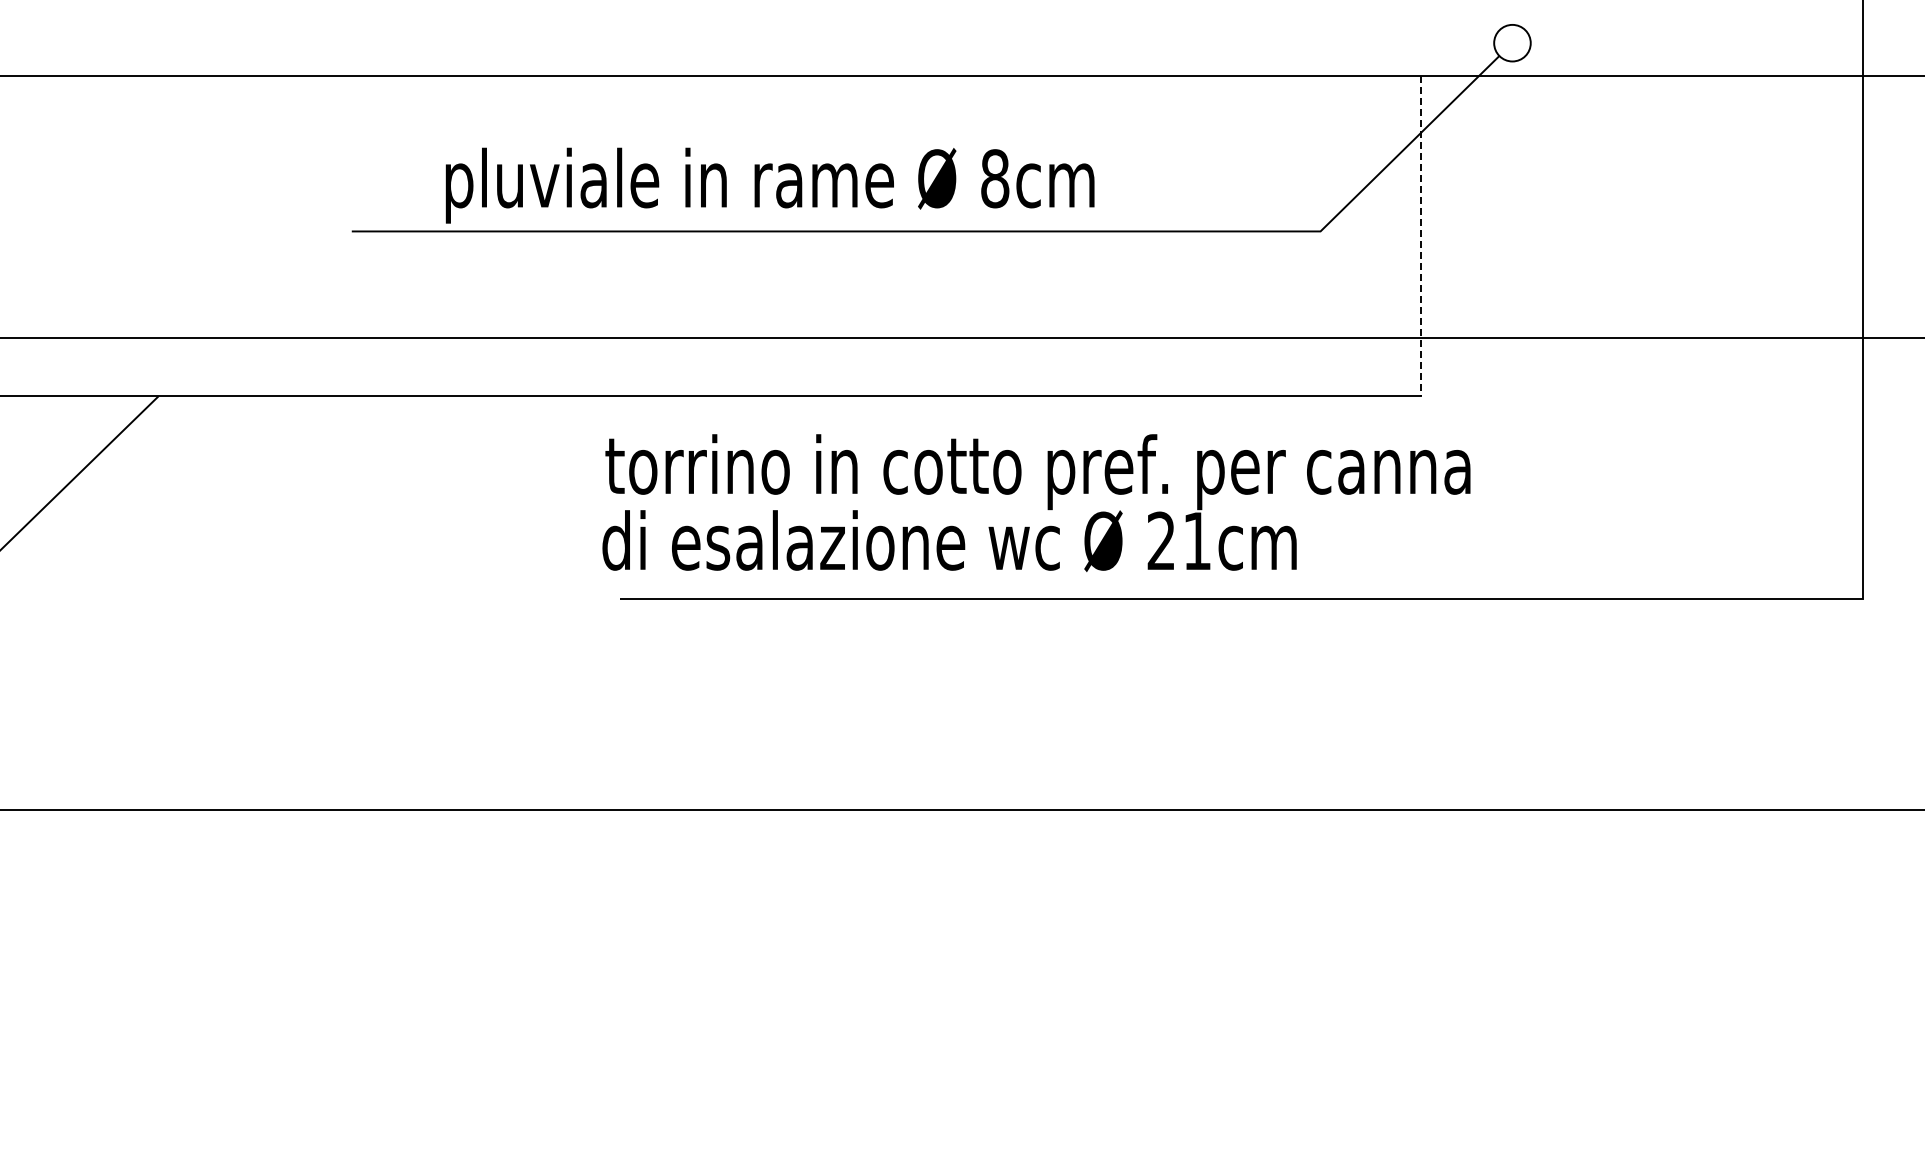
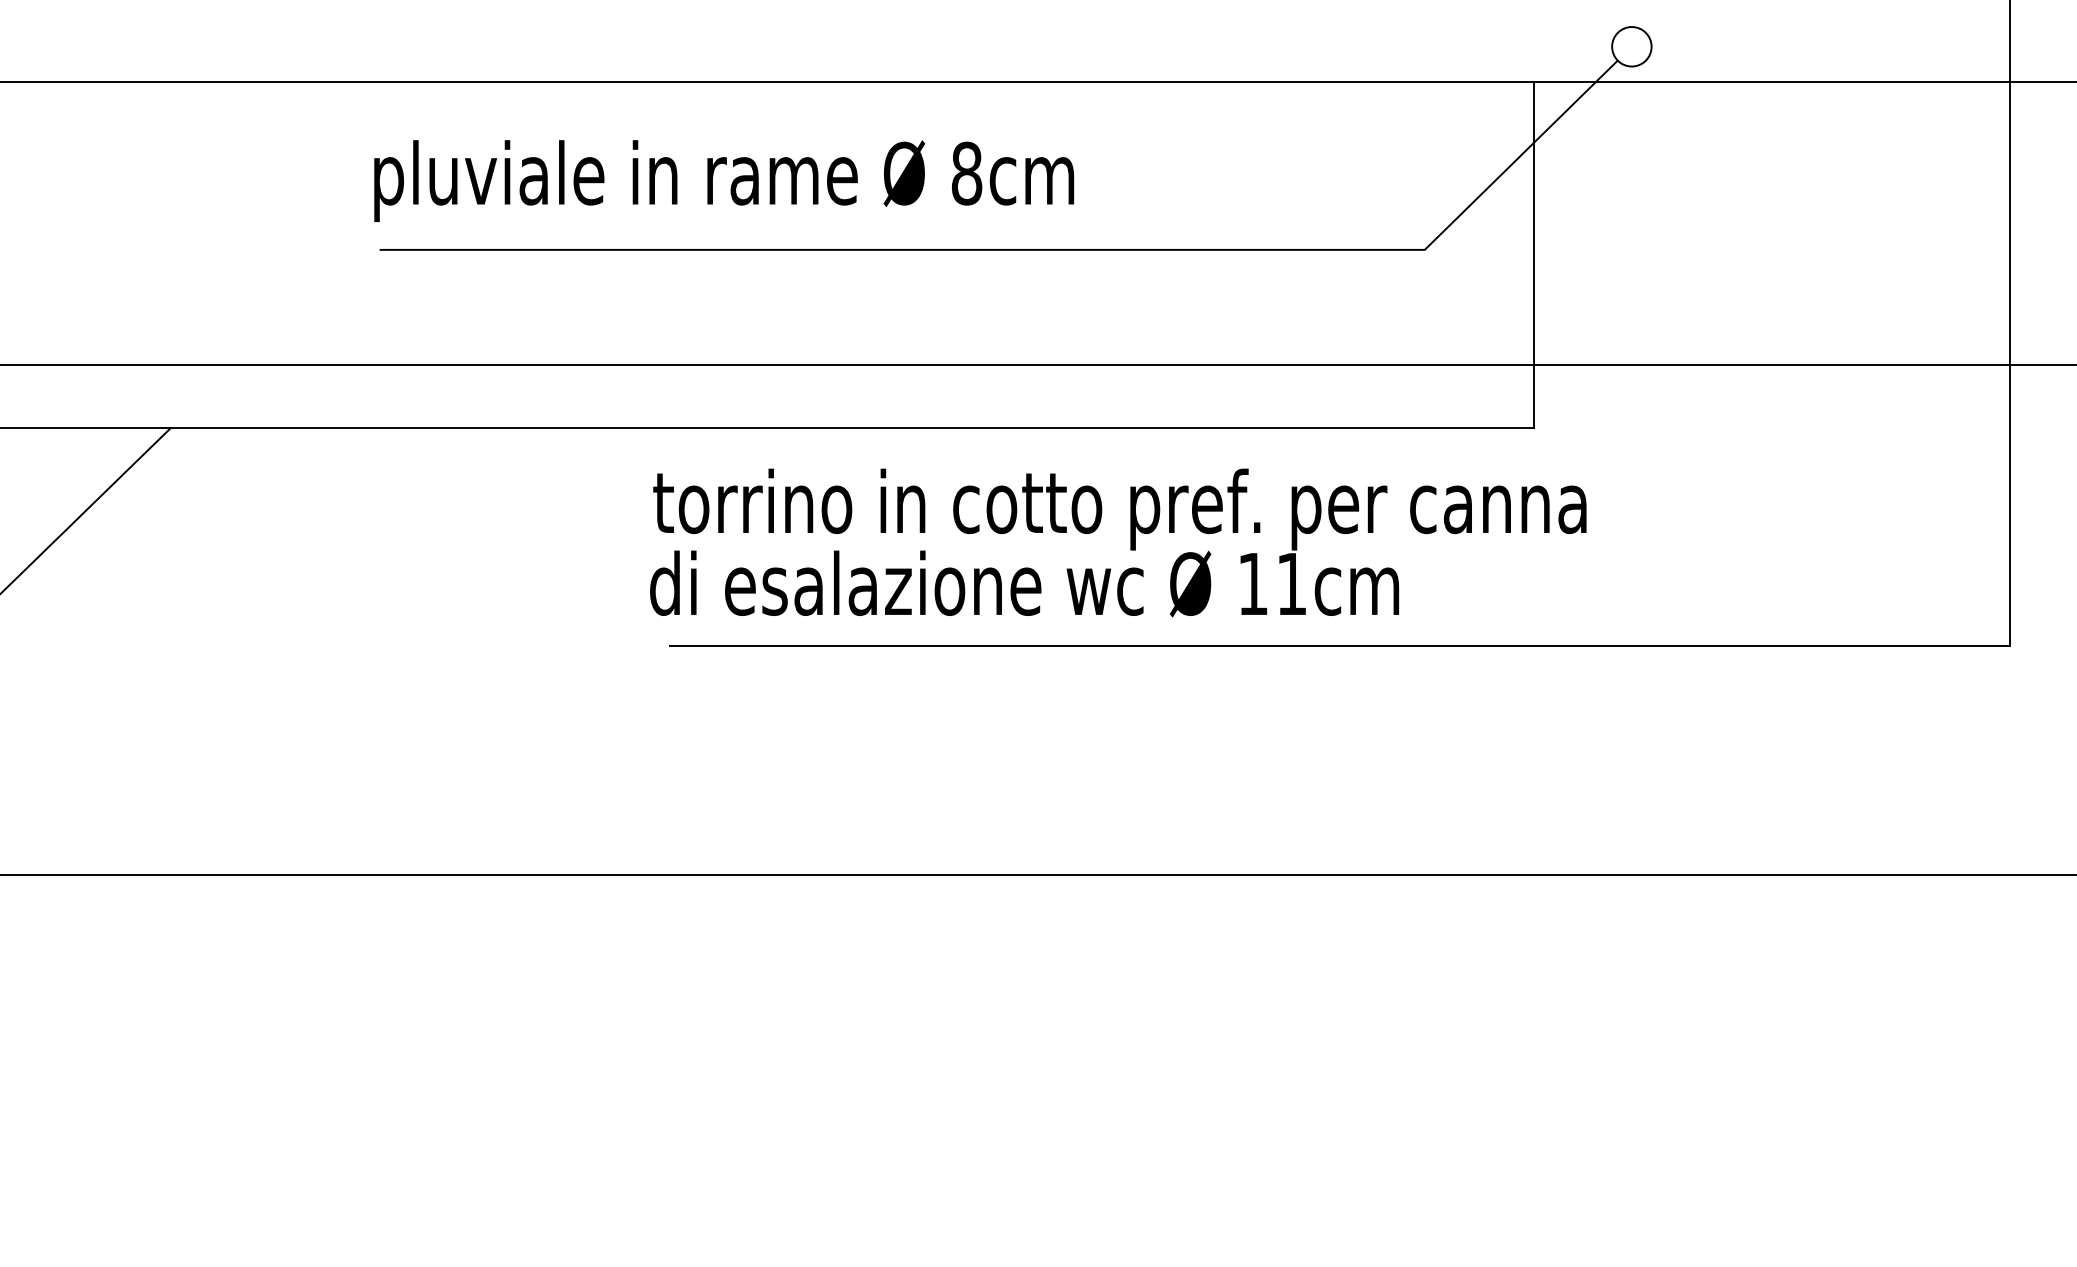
text: (769, 185) -> (723, 180), moved
line: (1421, 236) -> (1533, 255), dashed -> solid
text: (1160, 540) -> (1252, 583), 21cm -> 11cm

